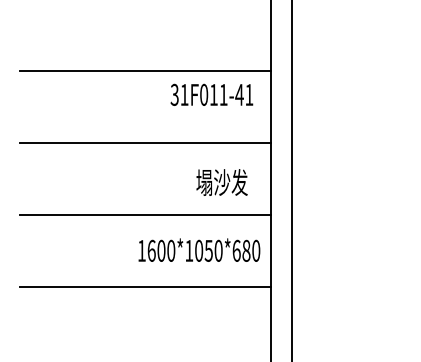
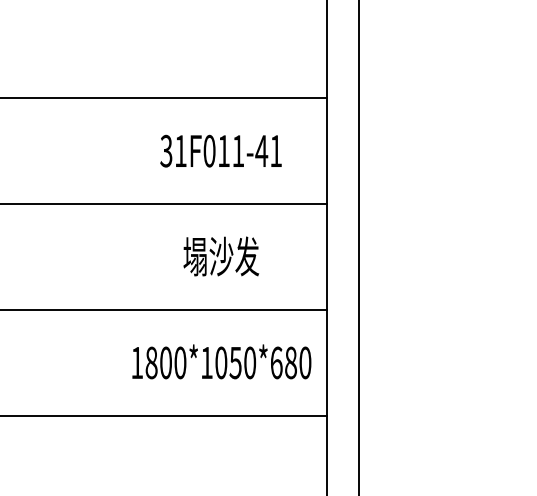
text: (211, 94) -> (220, 150), moved
text: (221, 182) -> (220, 256), moved
text: (151, 250) -> (151, 362), 1600*1050*680 -> 1800*1050*680

